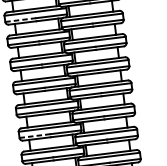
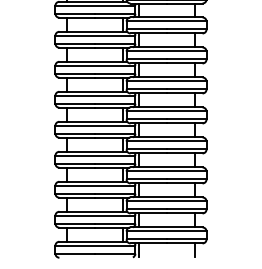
line: (20, 19) -> (75, 43), dashed -> solid
line: (35, 135) -> (75, 193), dashed -> solid

